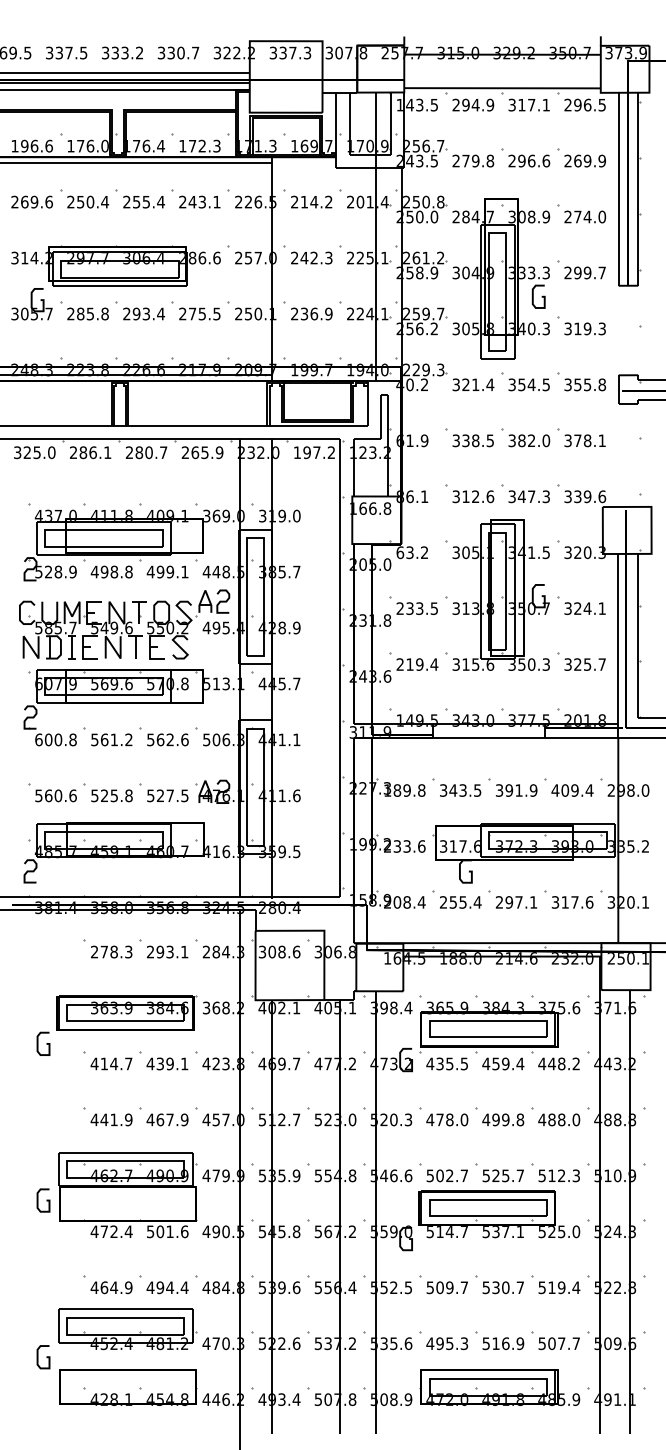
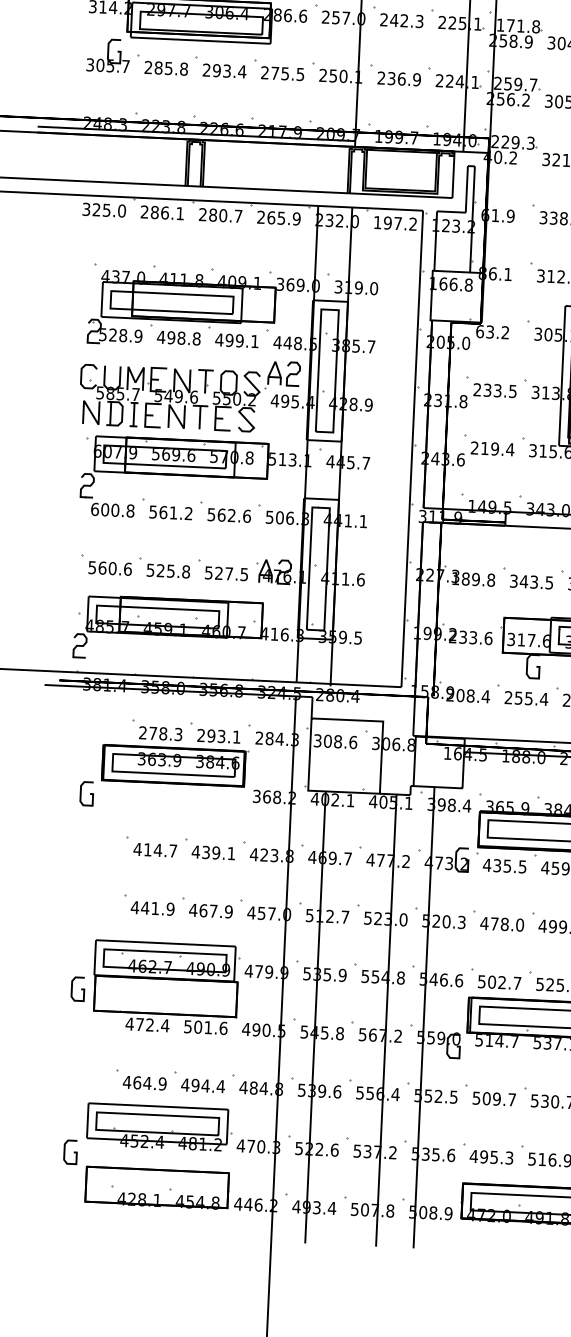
text: (423, 257) -> (518, 25), 261.2 -> 171.8
part: (116, 1025) -> (163, 778), moved

